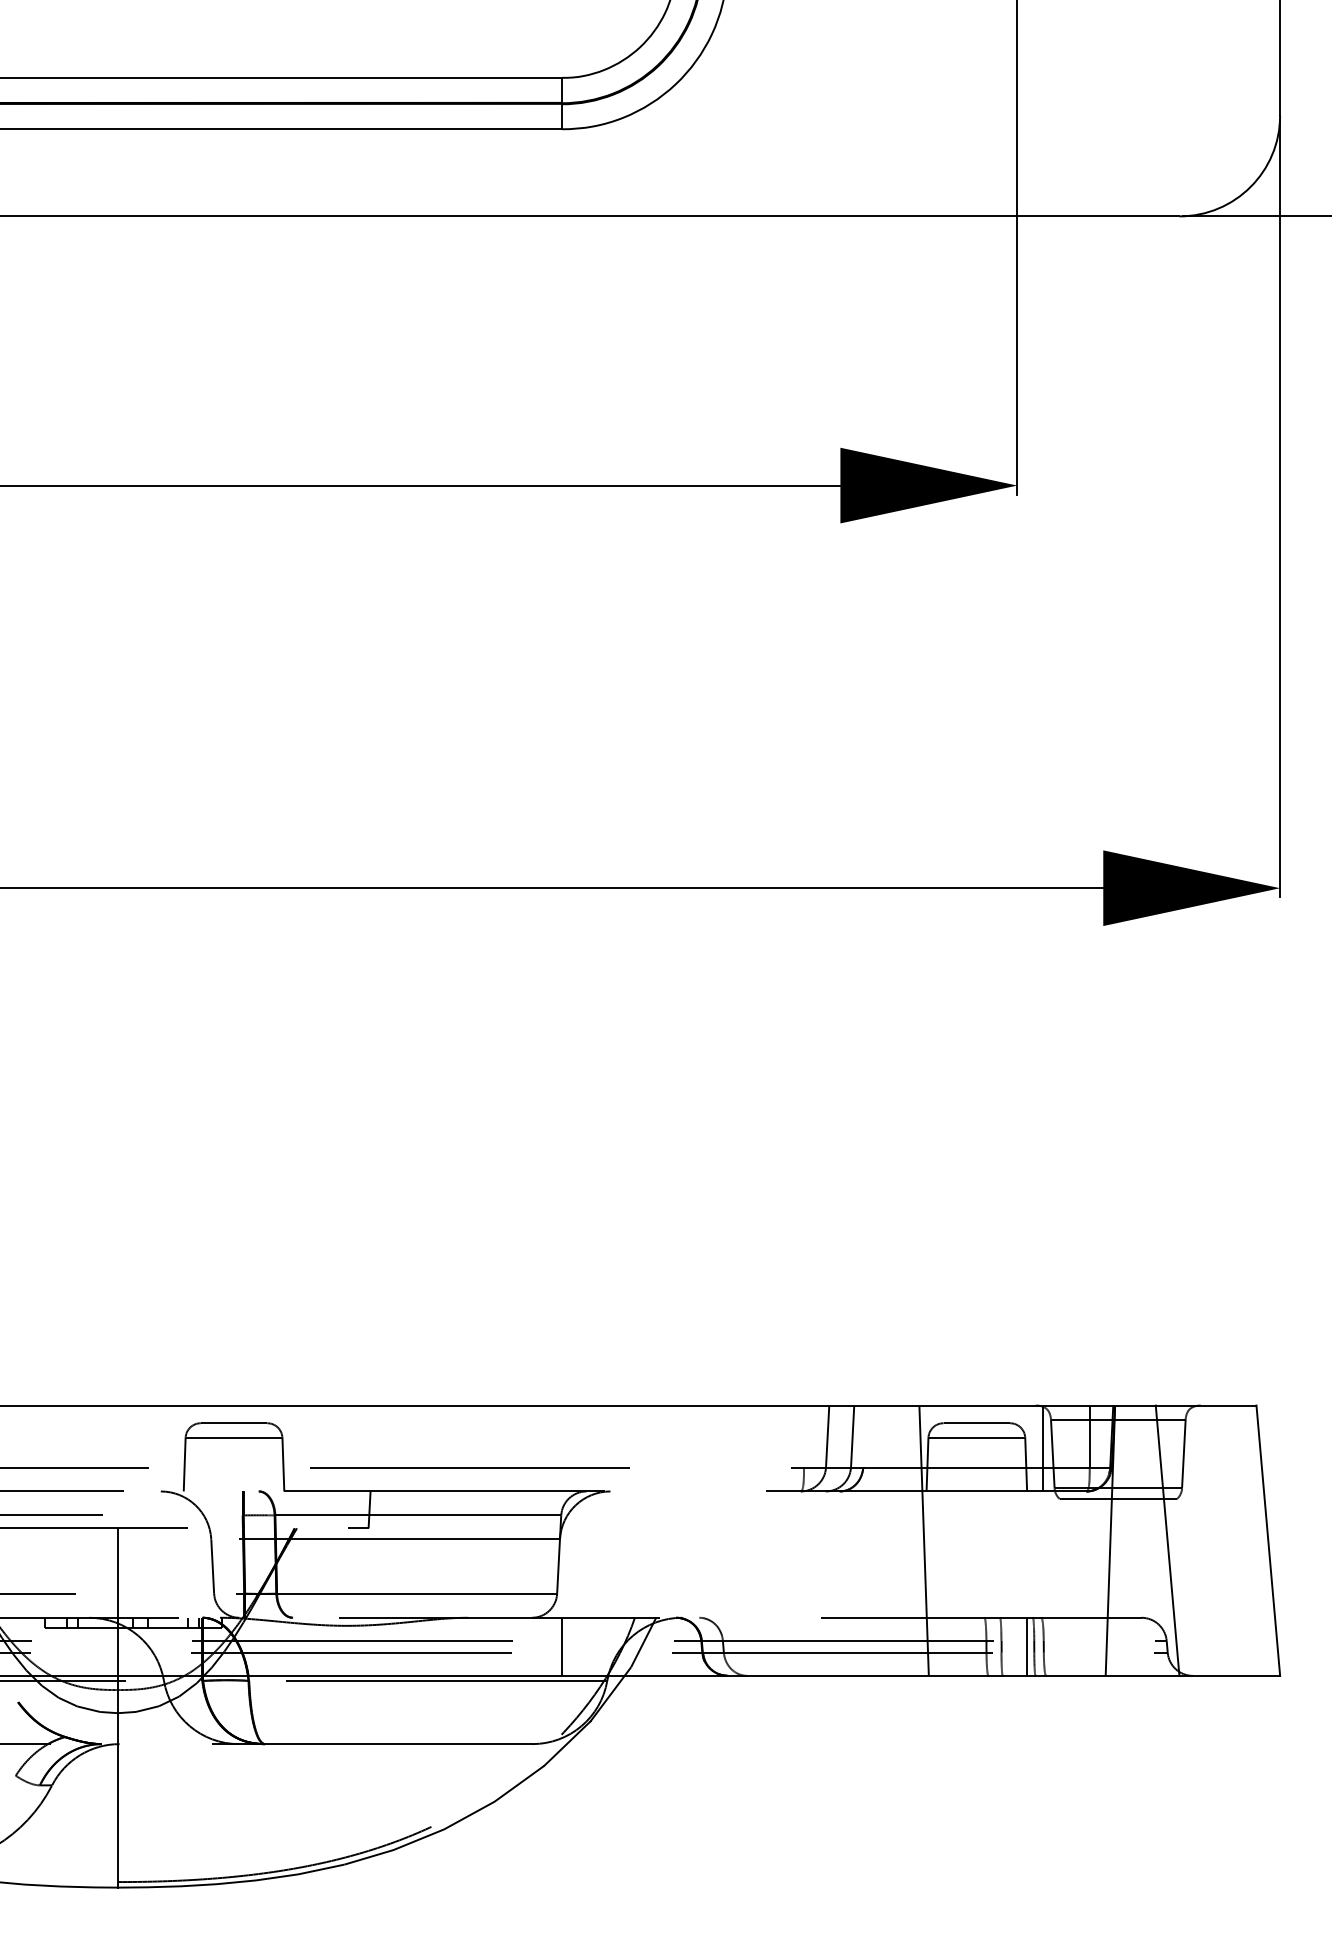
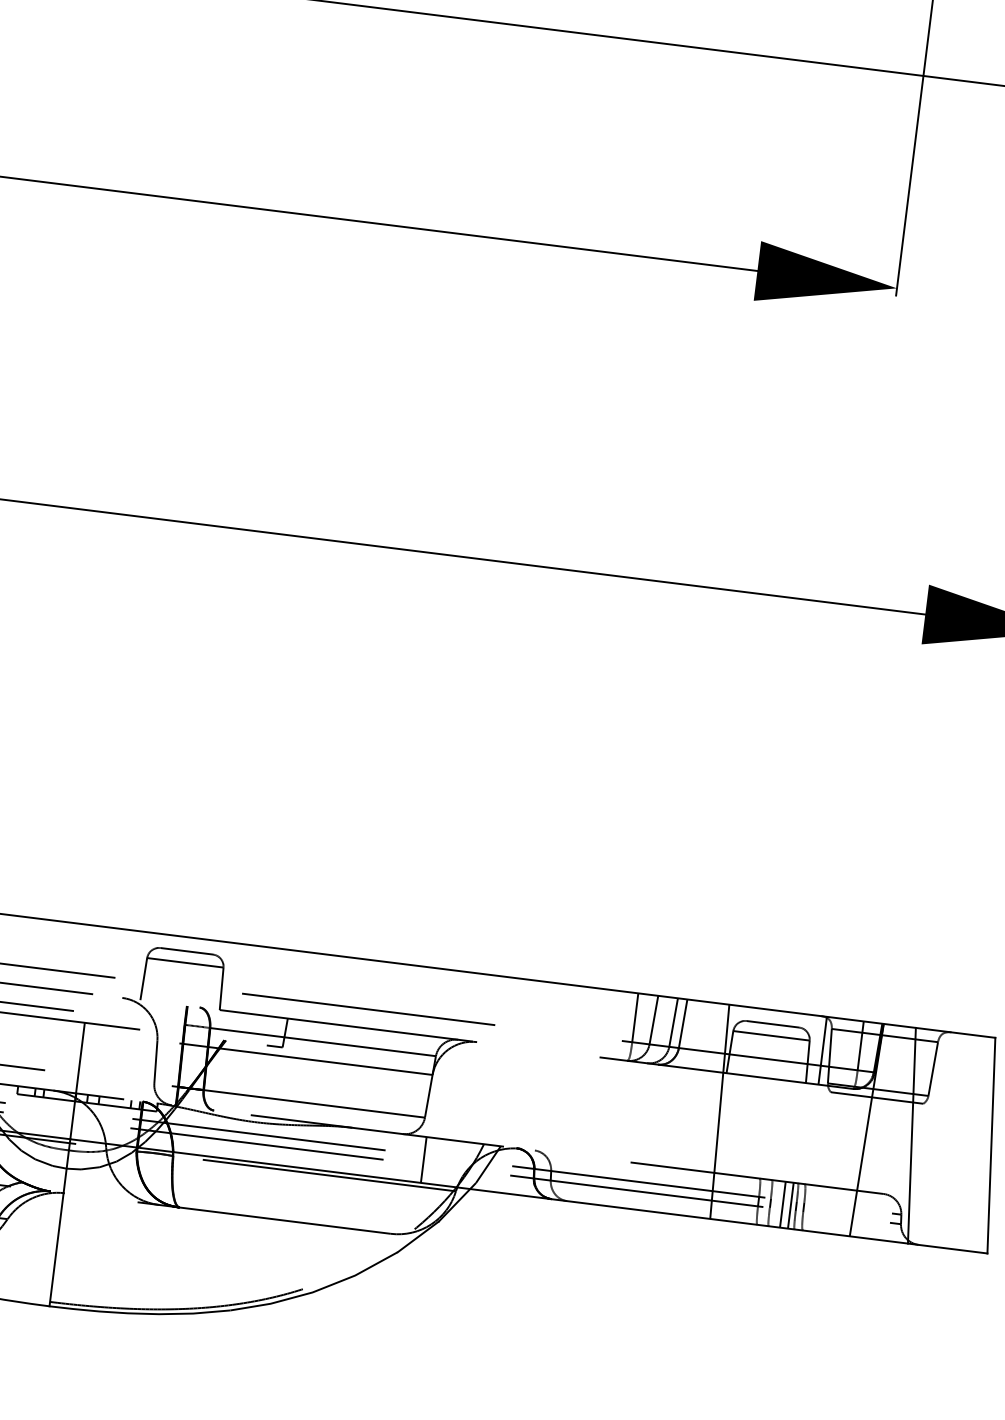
line: (804, 1436) -> (635, 1017), added
line: (864, 1436) -> (682, 1023), added
line: (1017, 1646) -> (783, 1204), added

